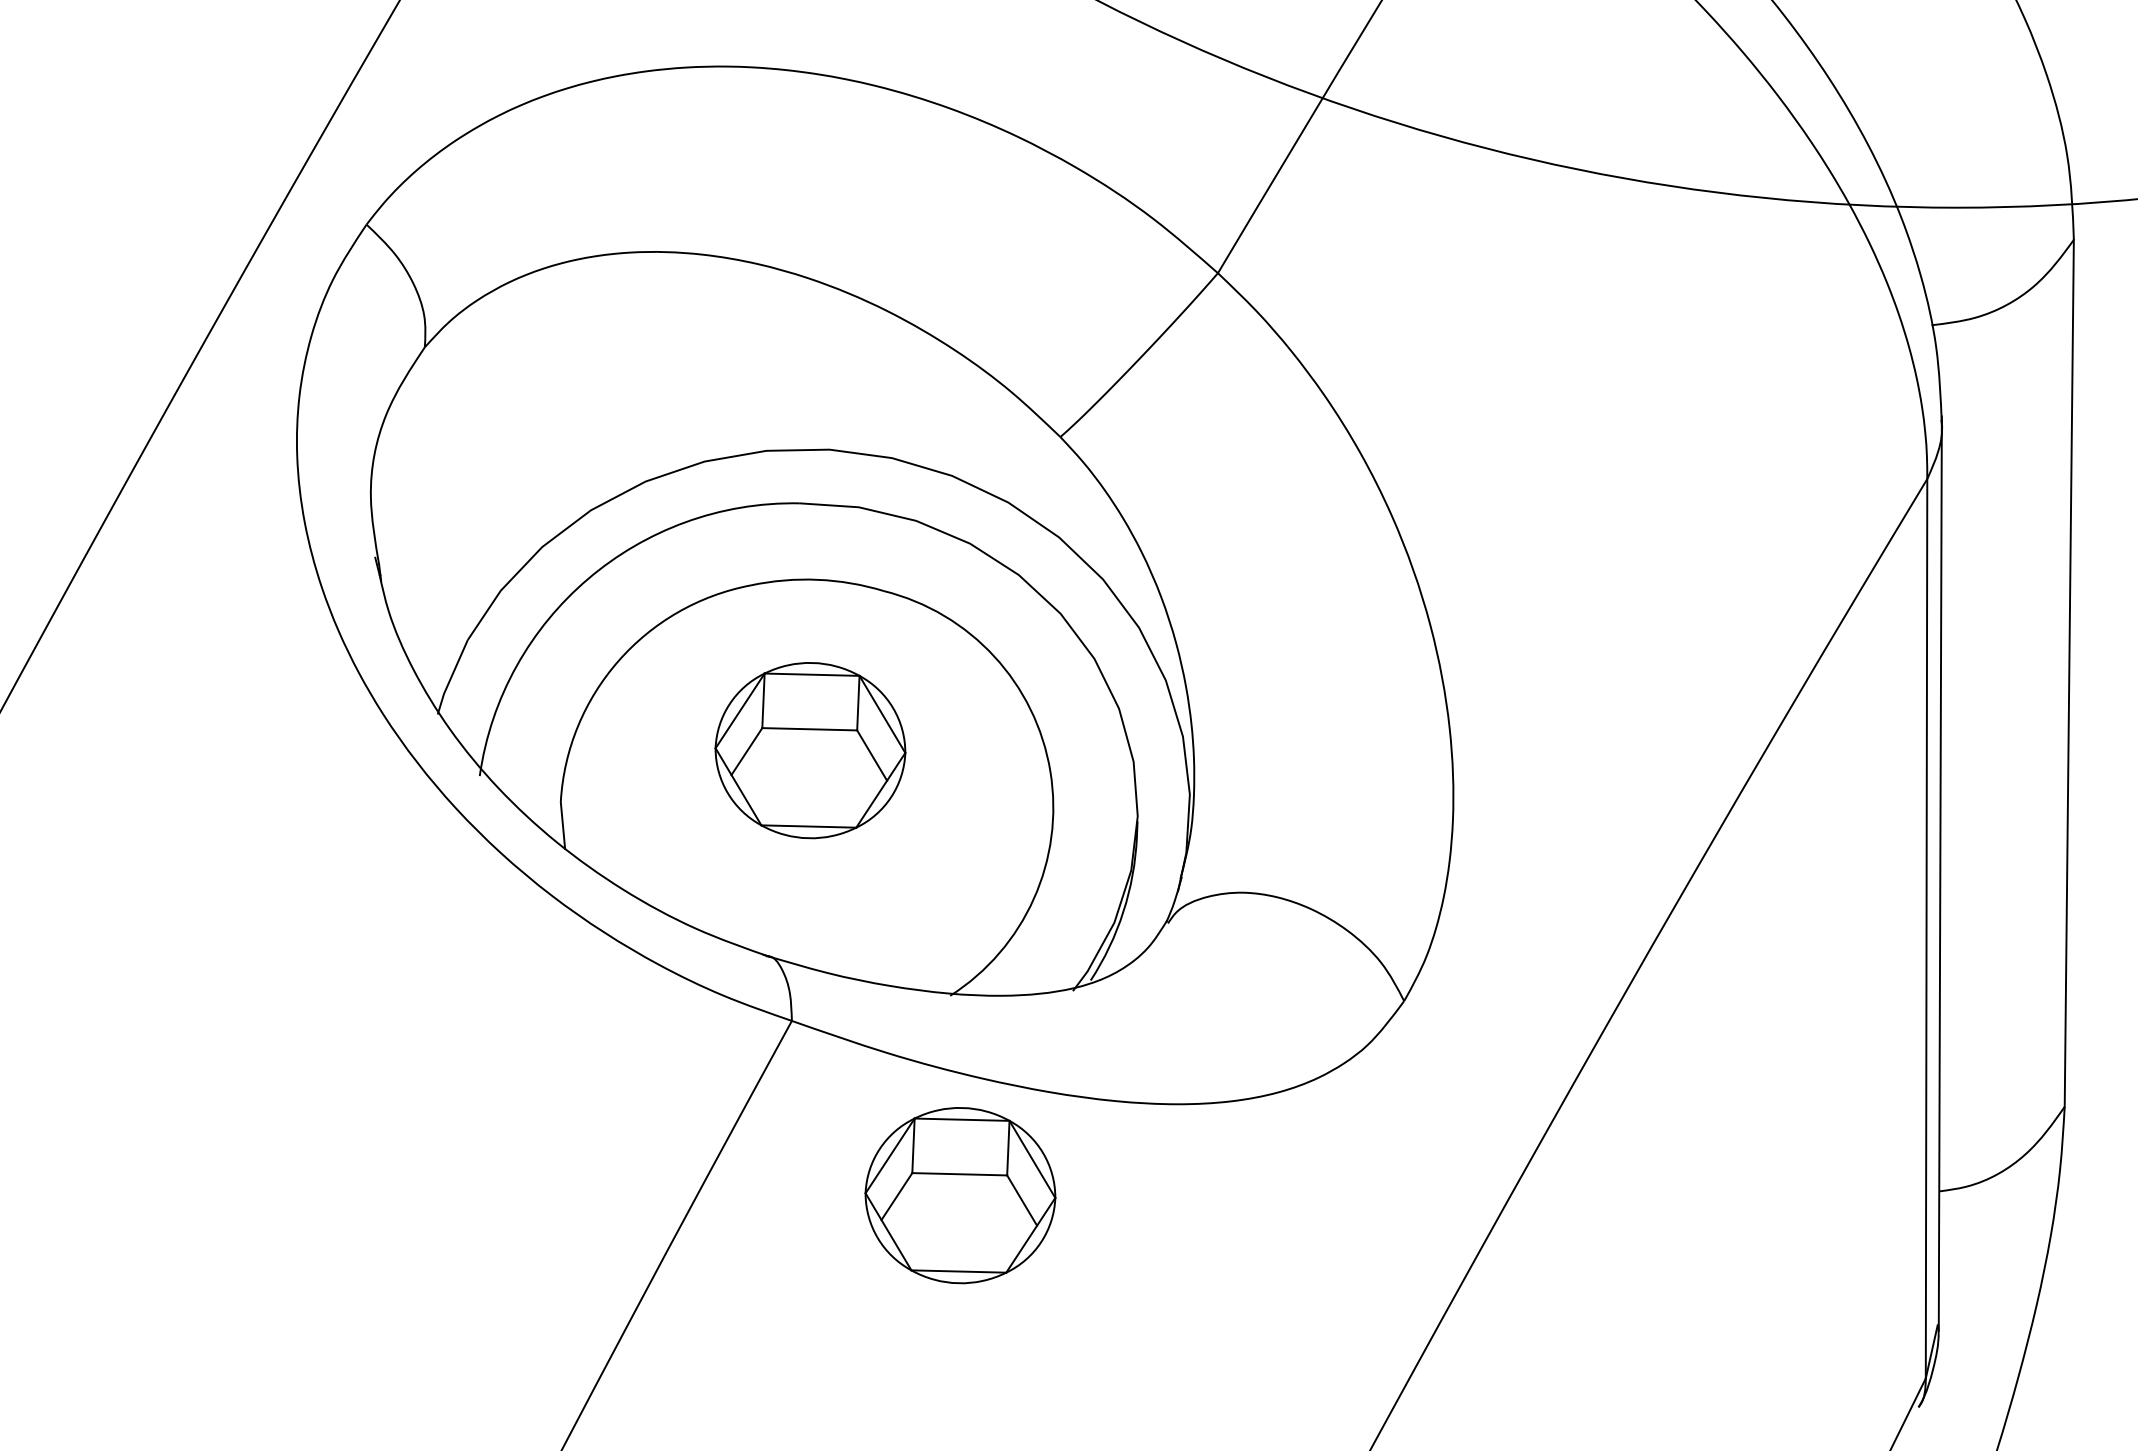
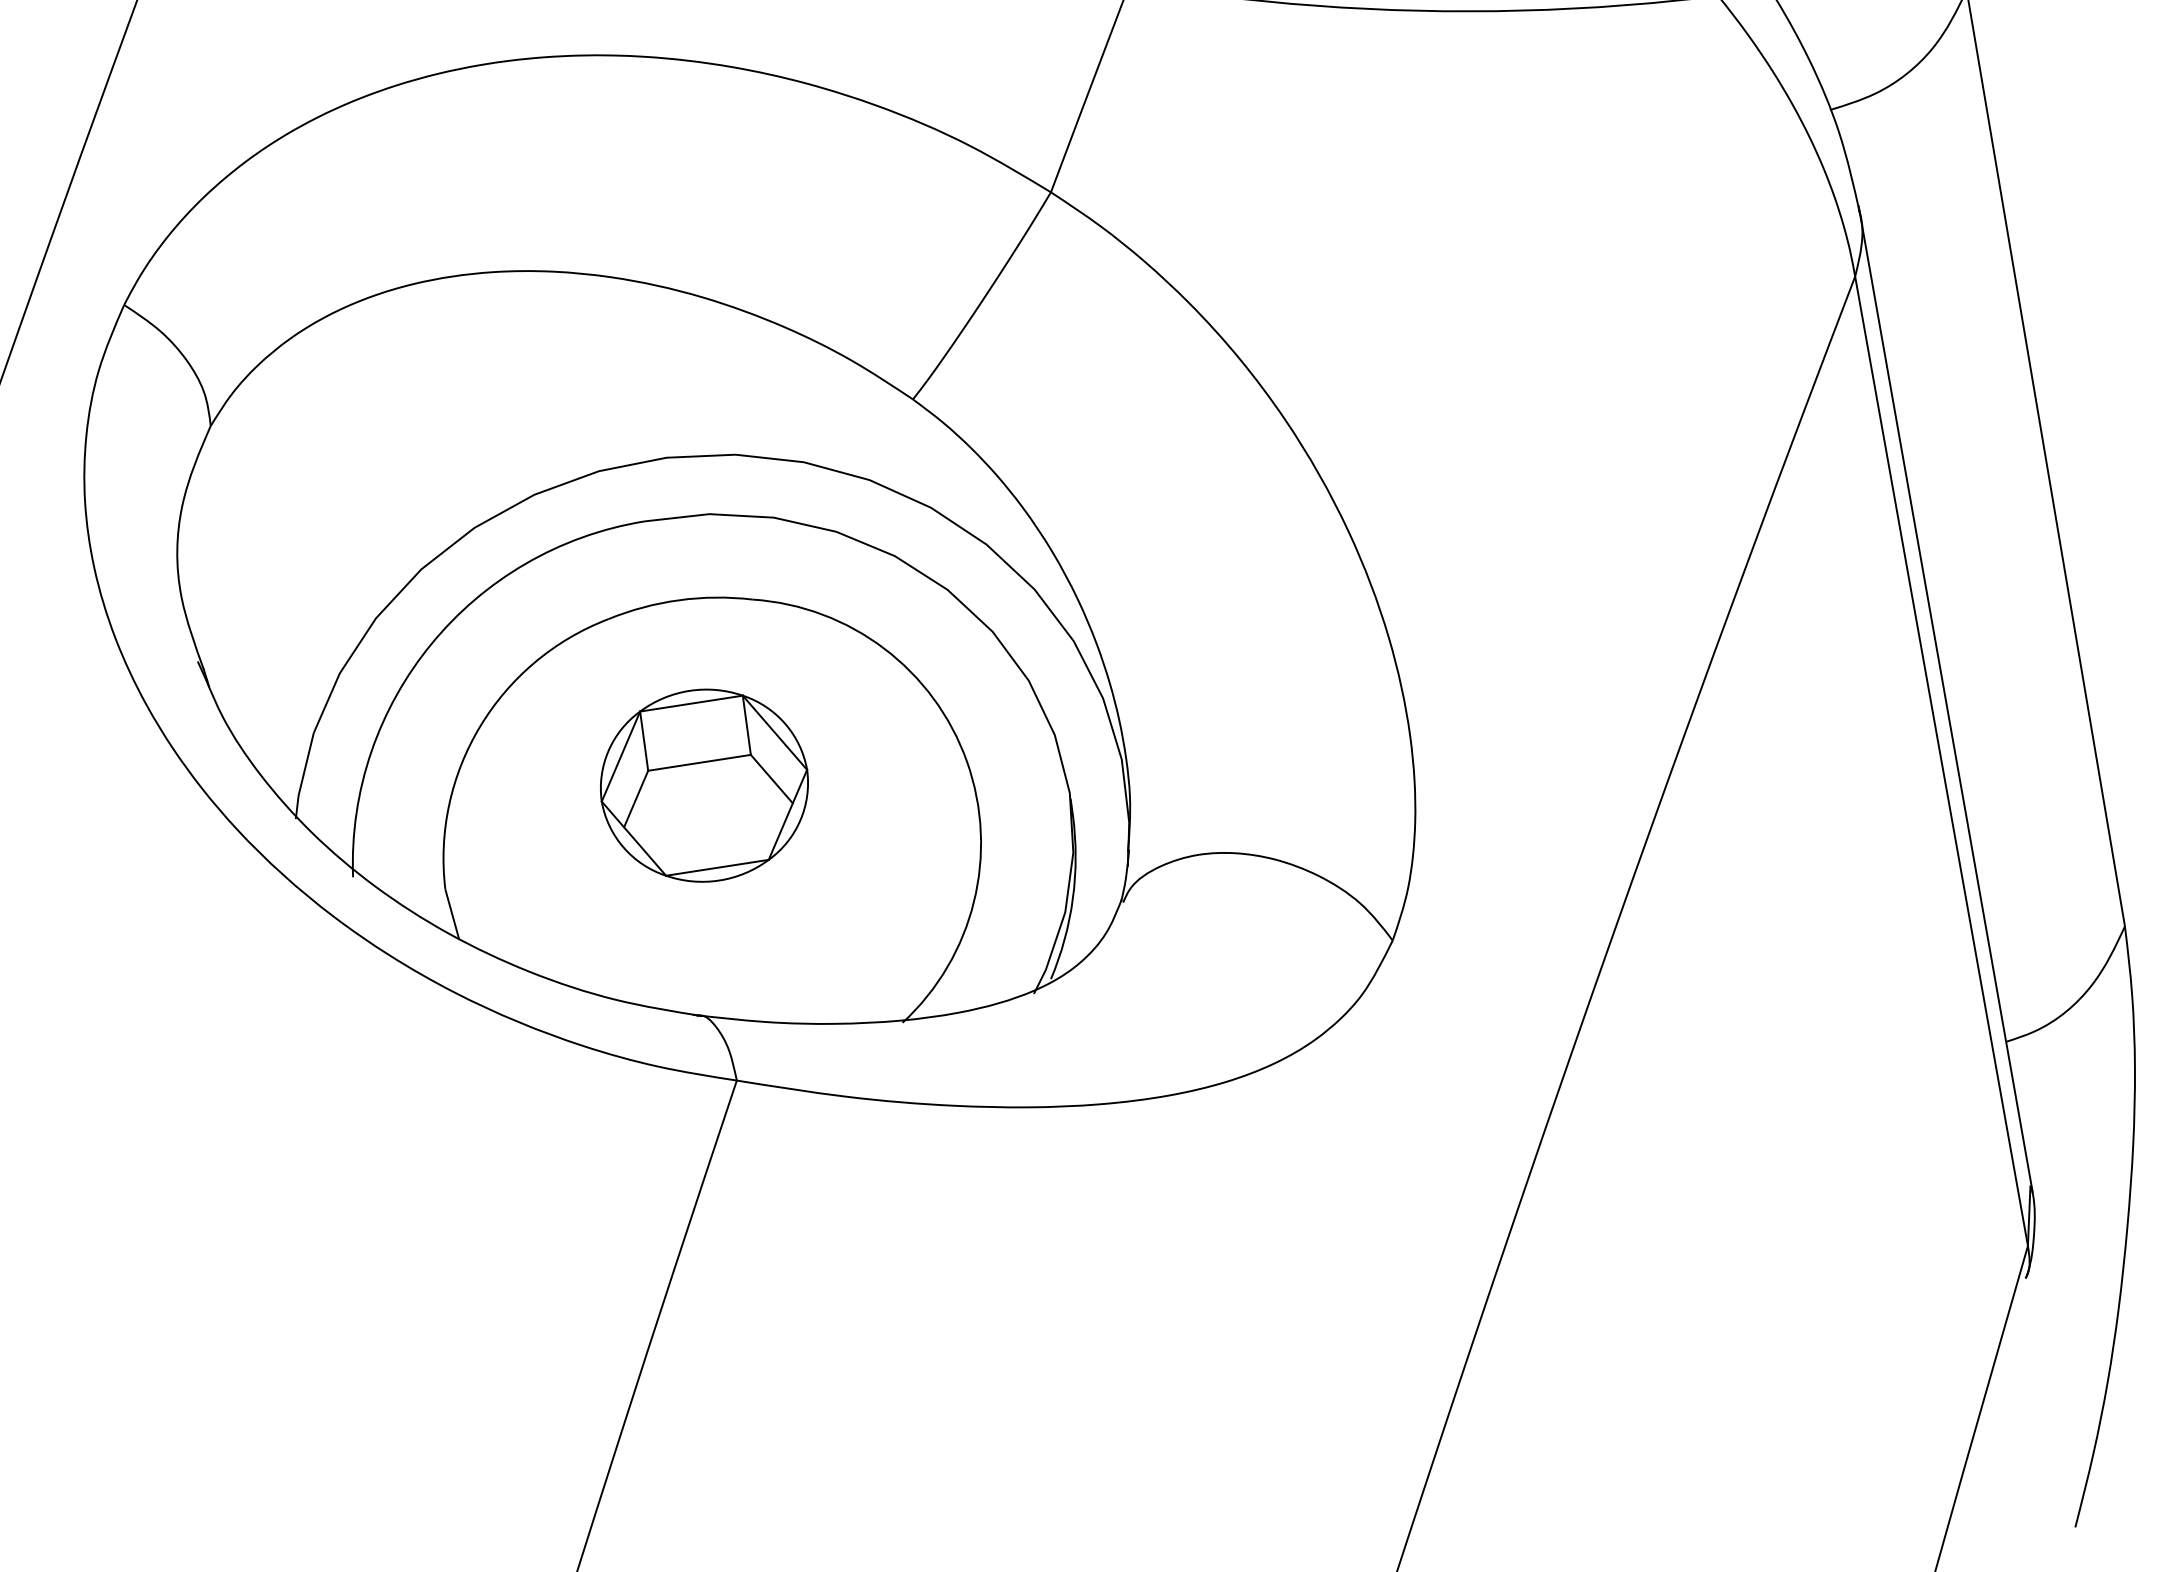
part: (960, 1195) -> (952, 1235), removed

